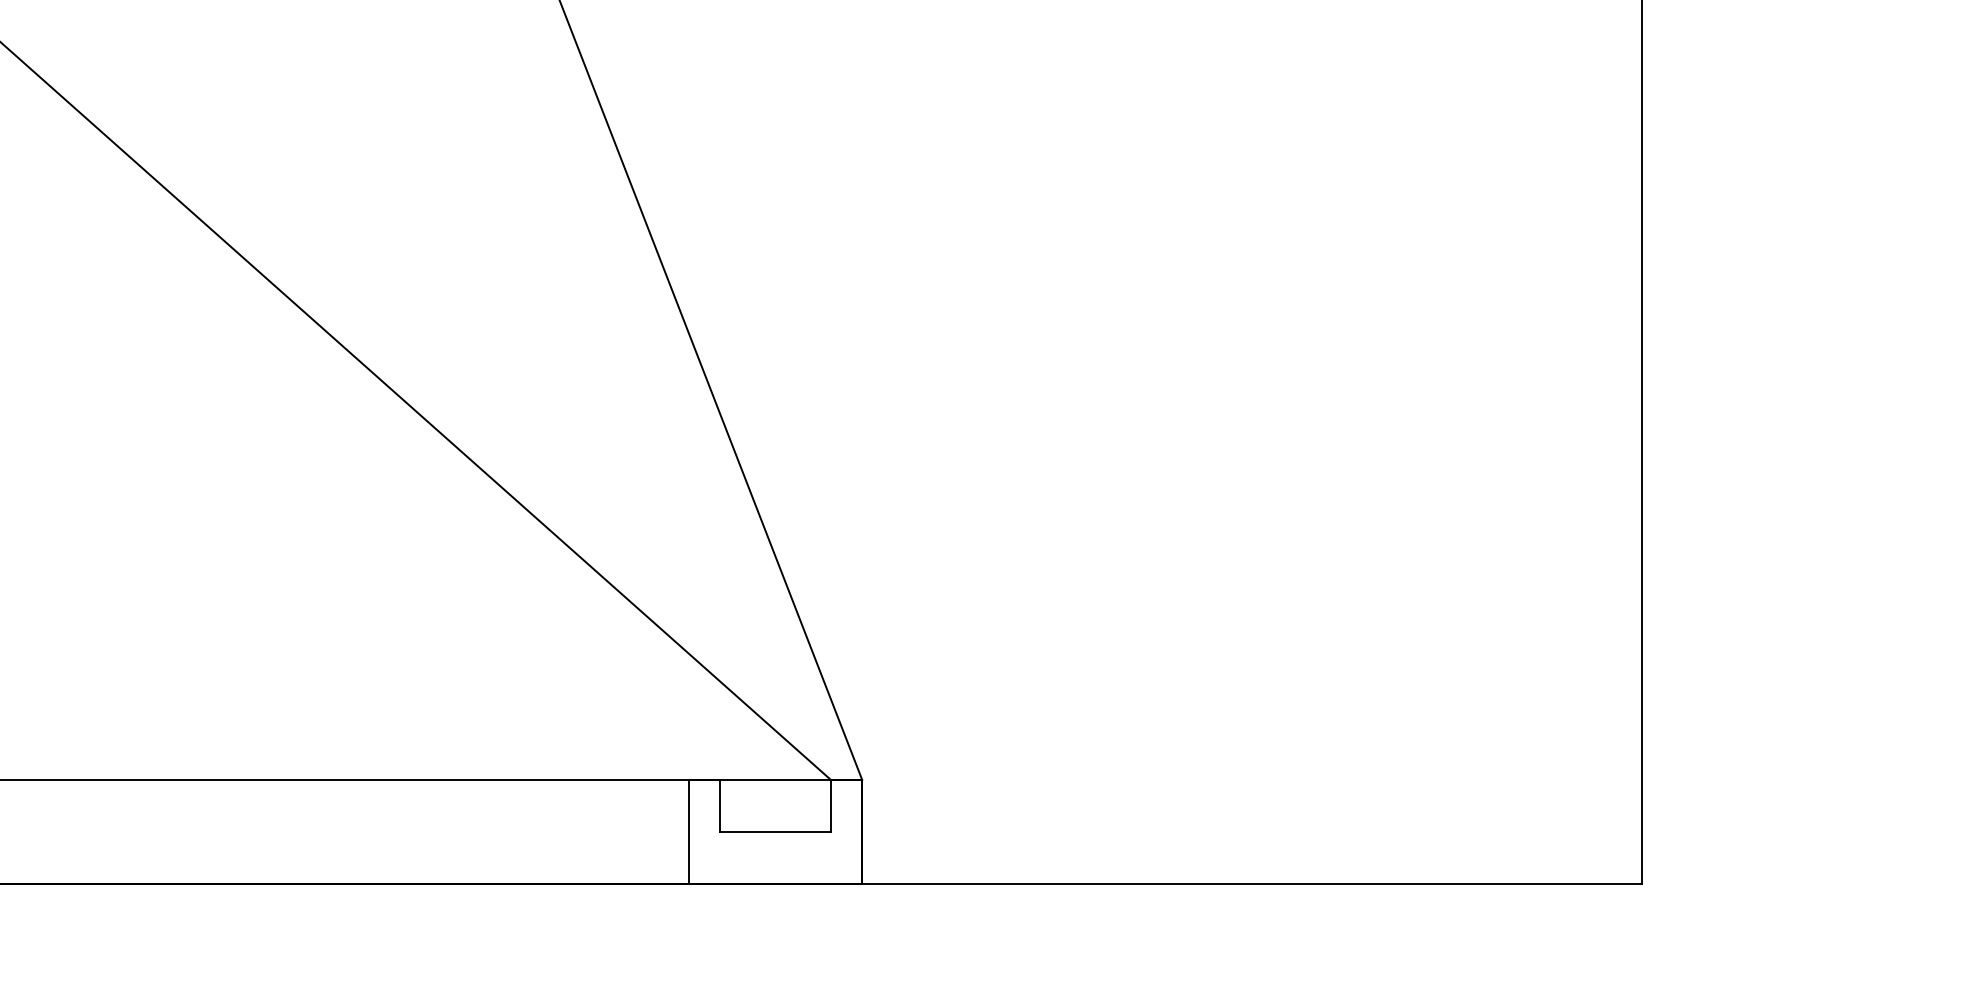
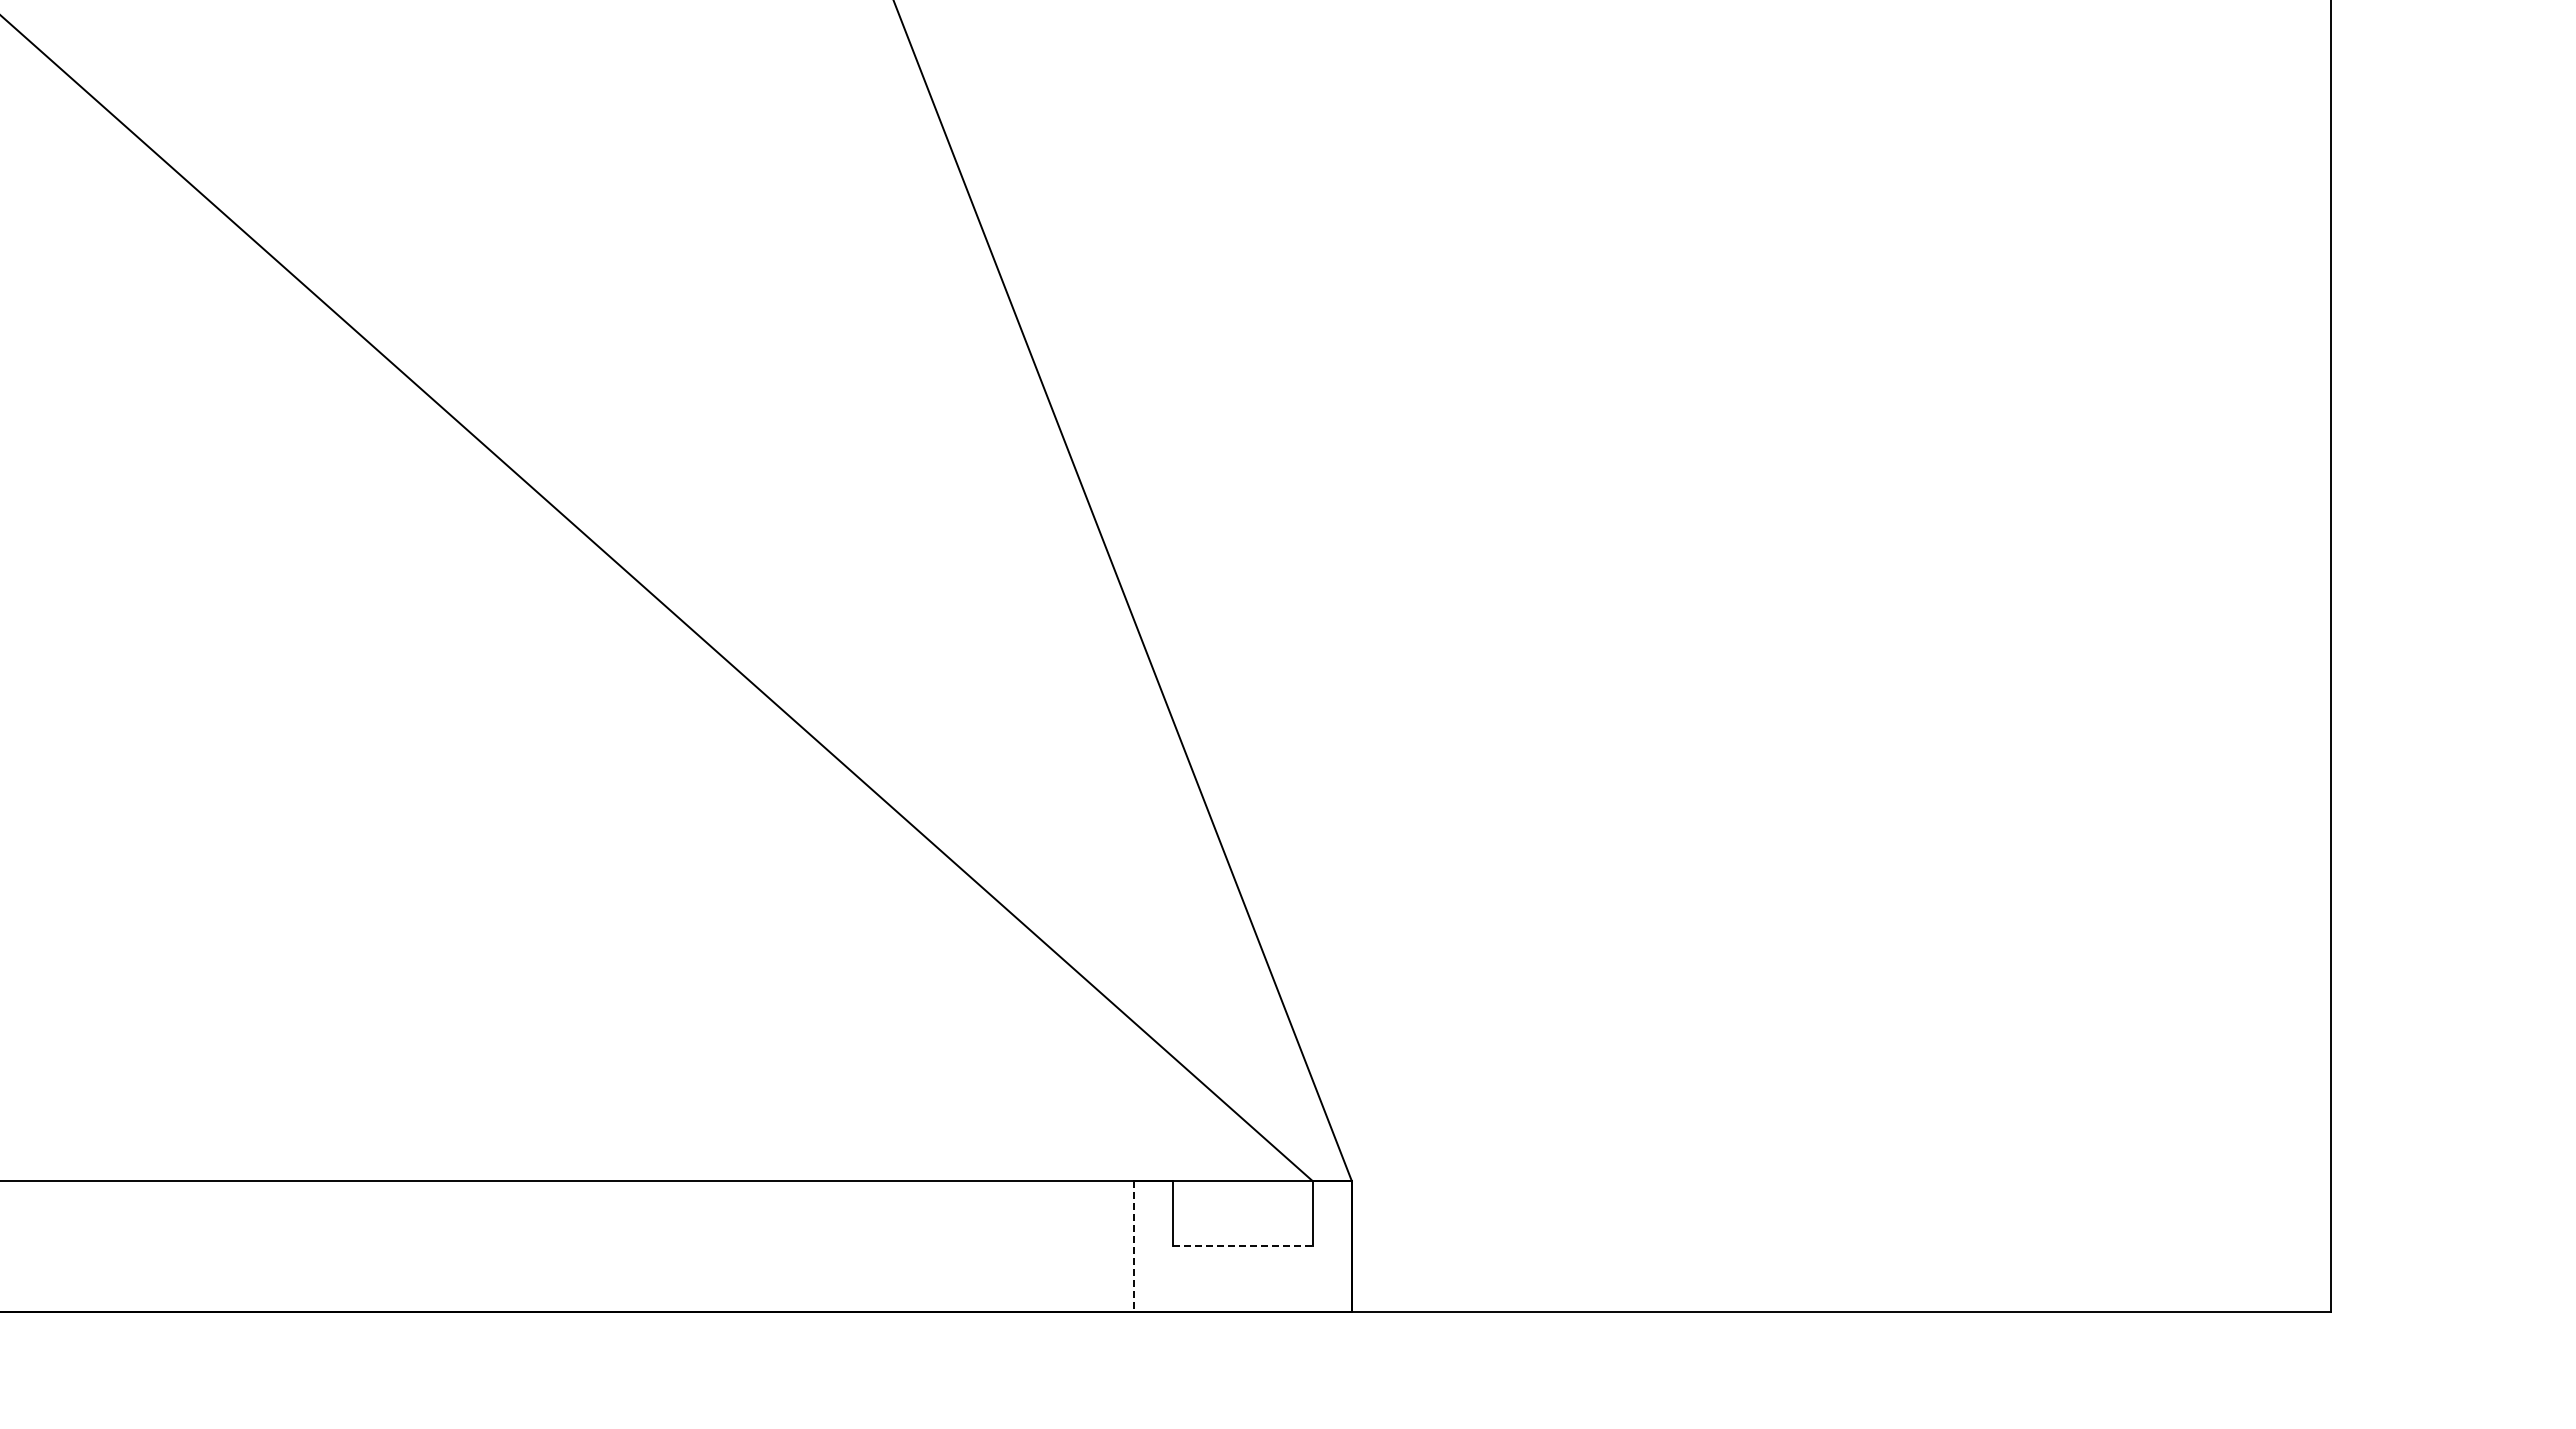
line: (688, 832) -> (1133, 1246), solid -> dashed
line: (775, 832) -> (1242, 1246), solid -> dashed

